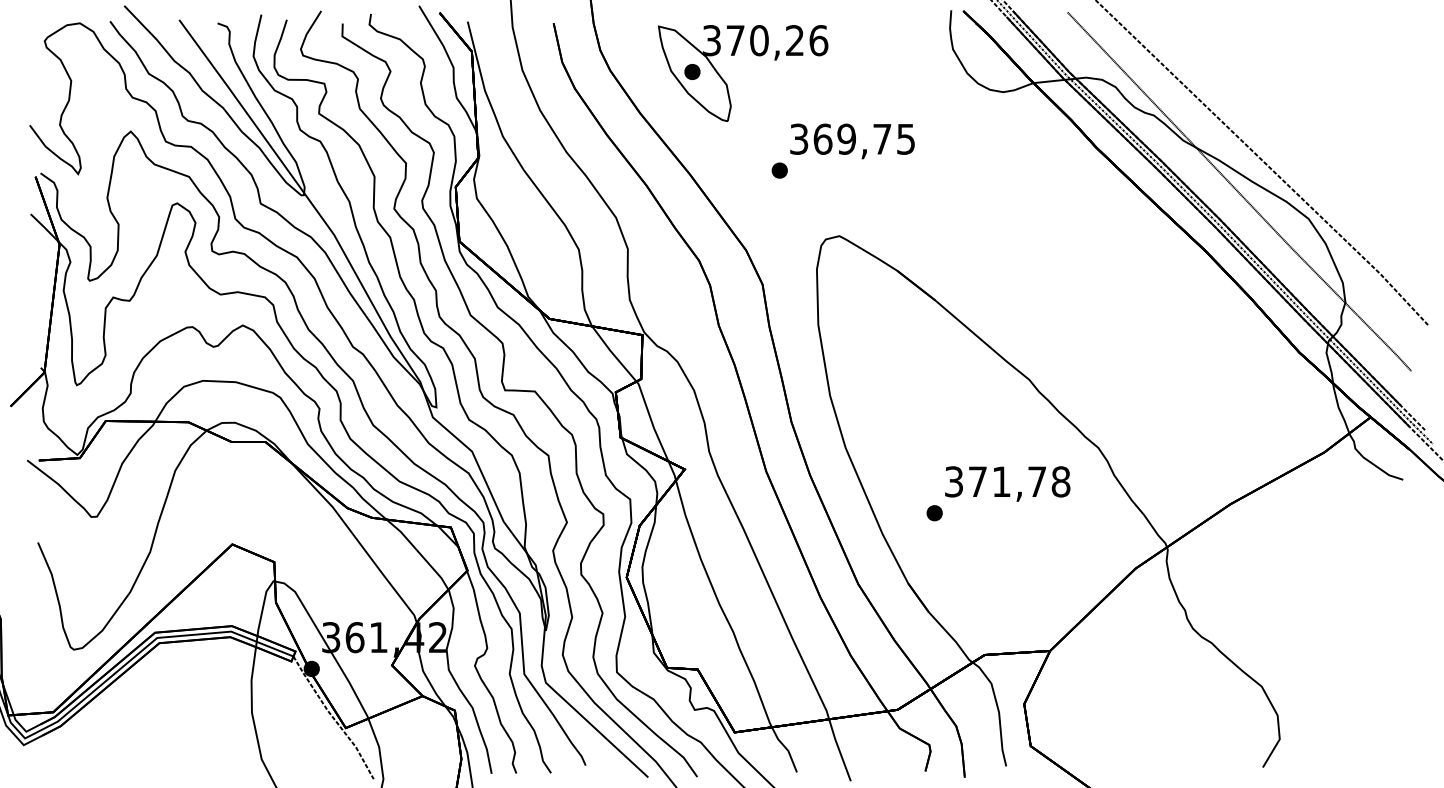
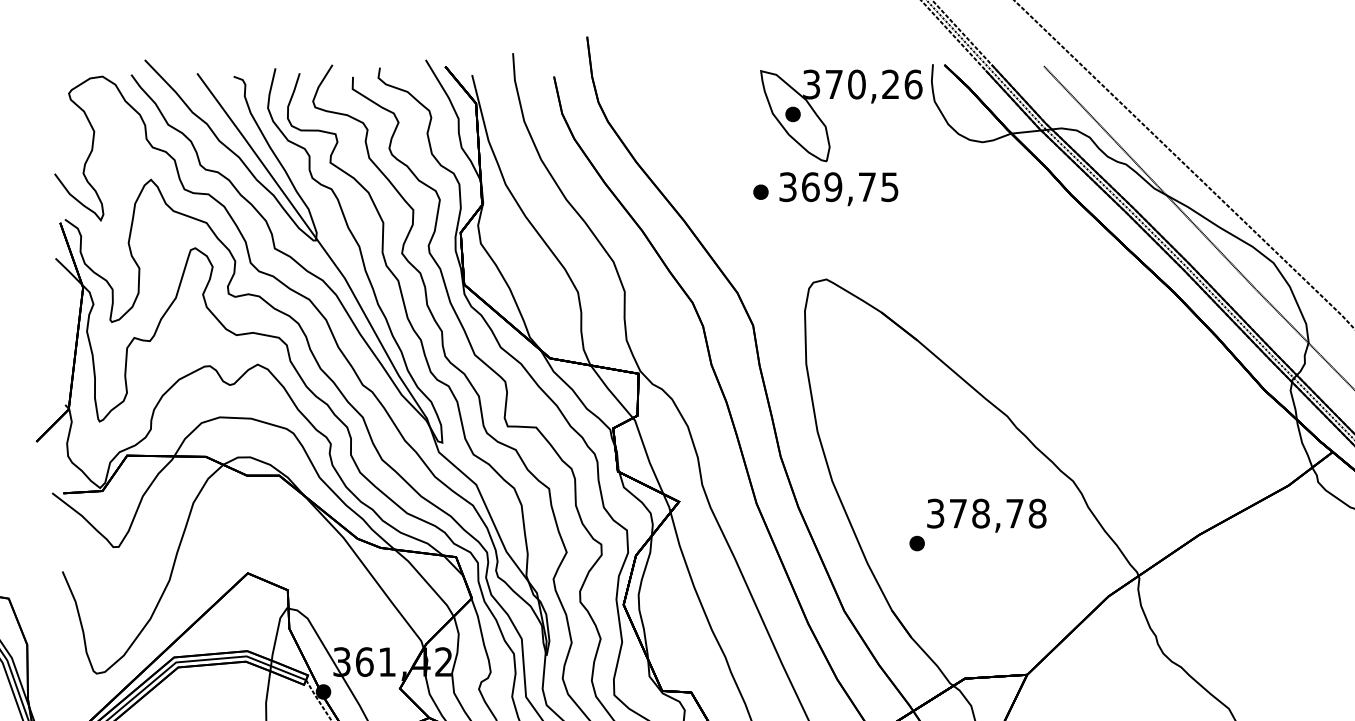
part: (726, 82) -> (825, 124), moved
part: (779, 170) -> (760, 192), moved
text: (1001, 481) -> (980, 513), 371,78 -> 378,78

